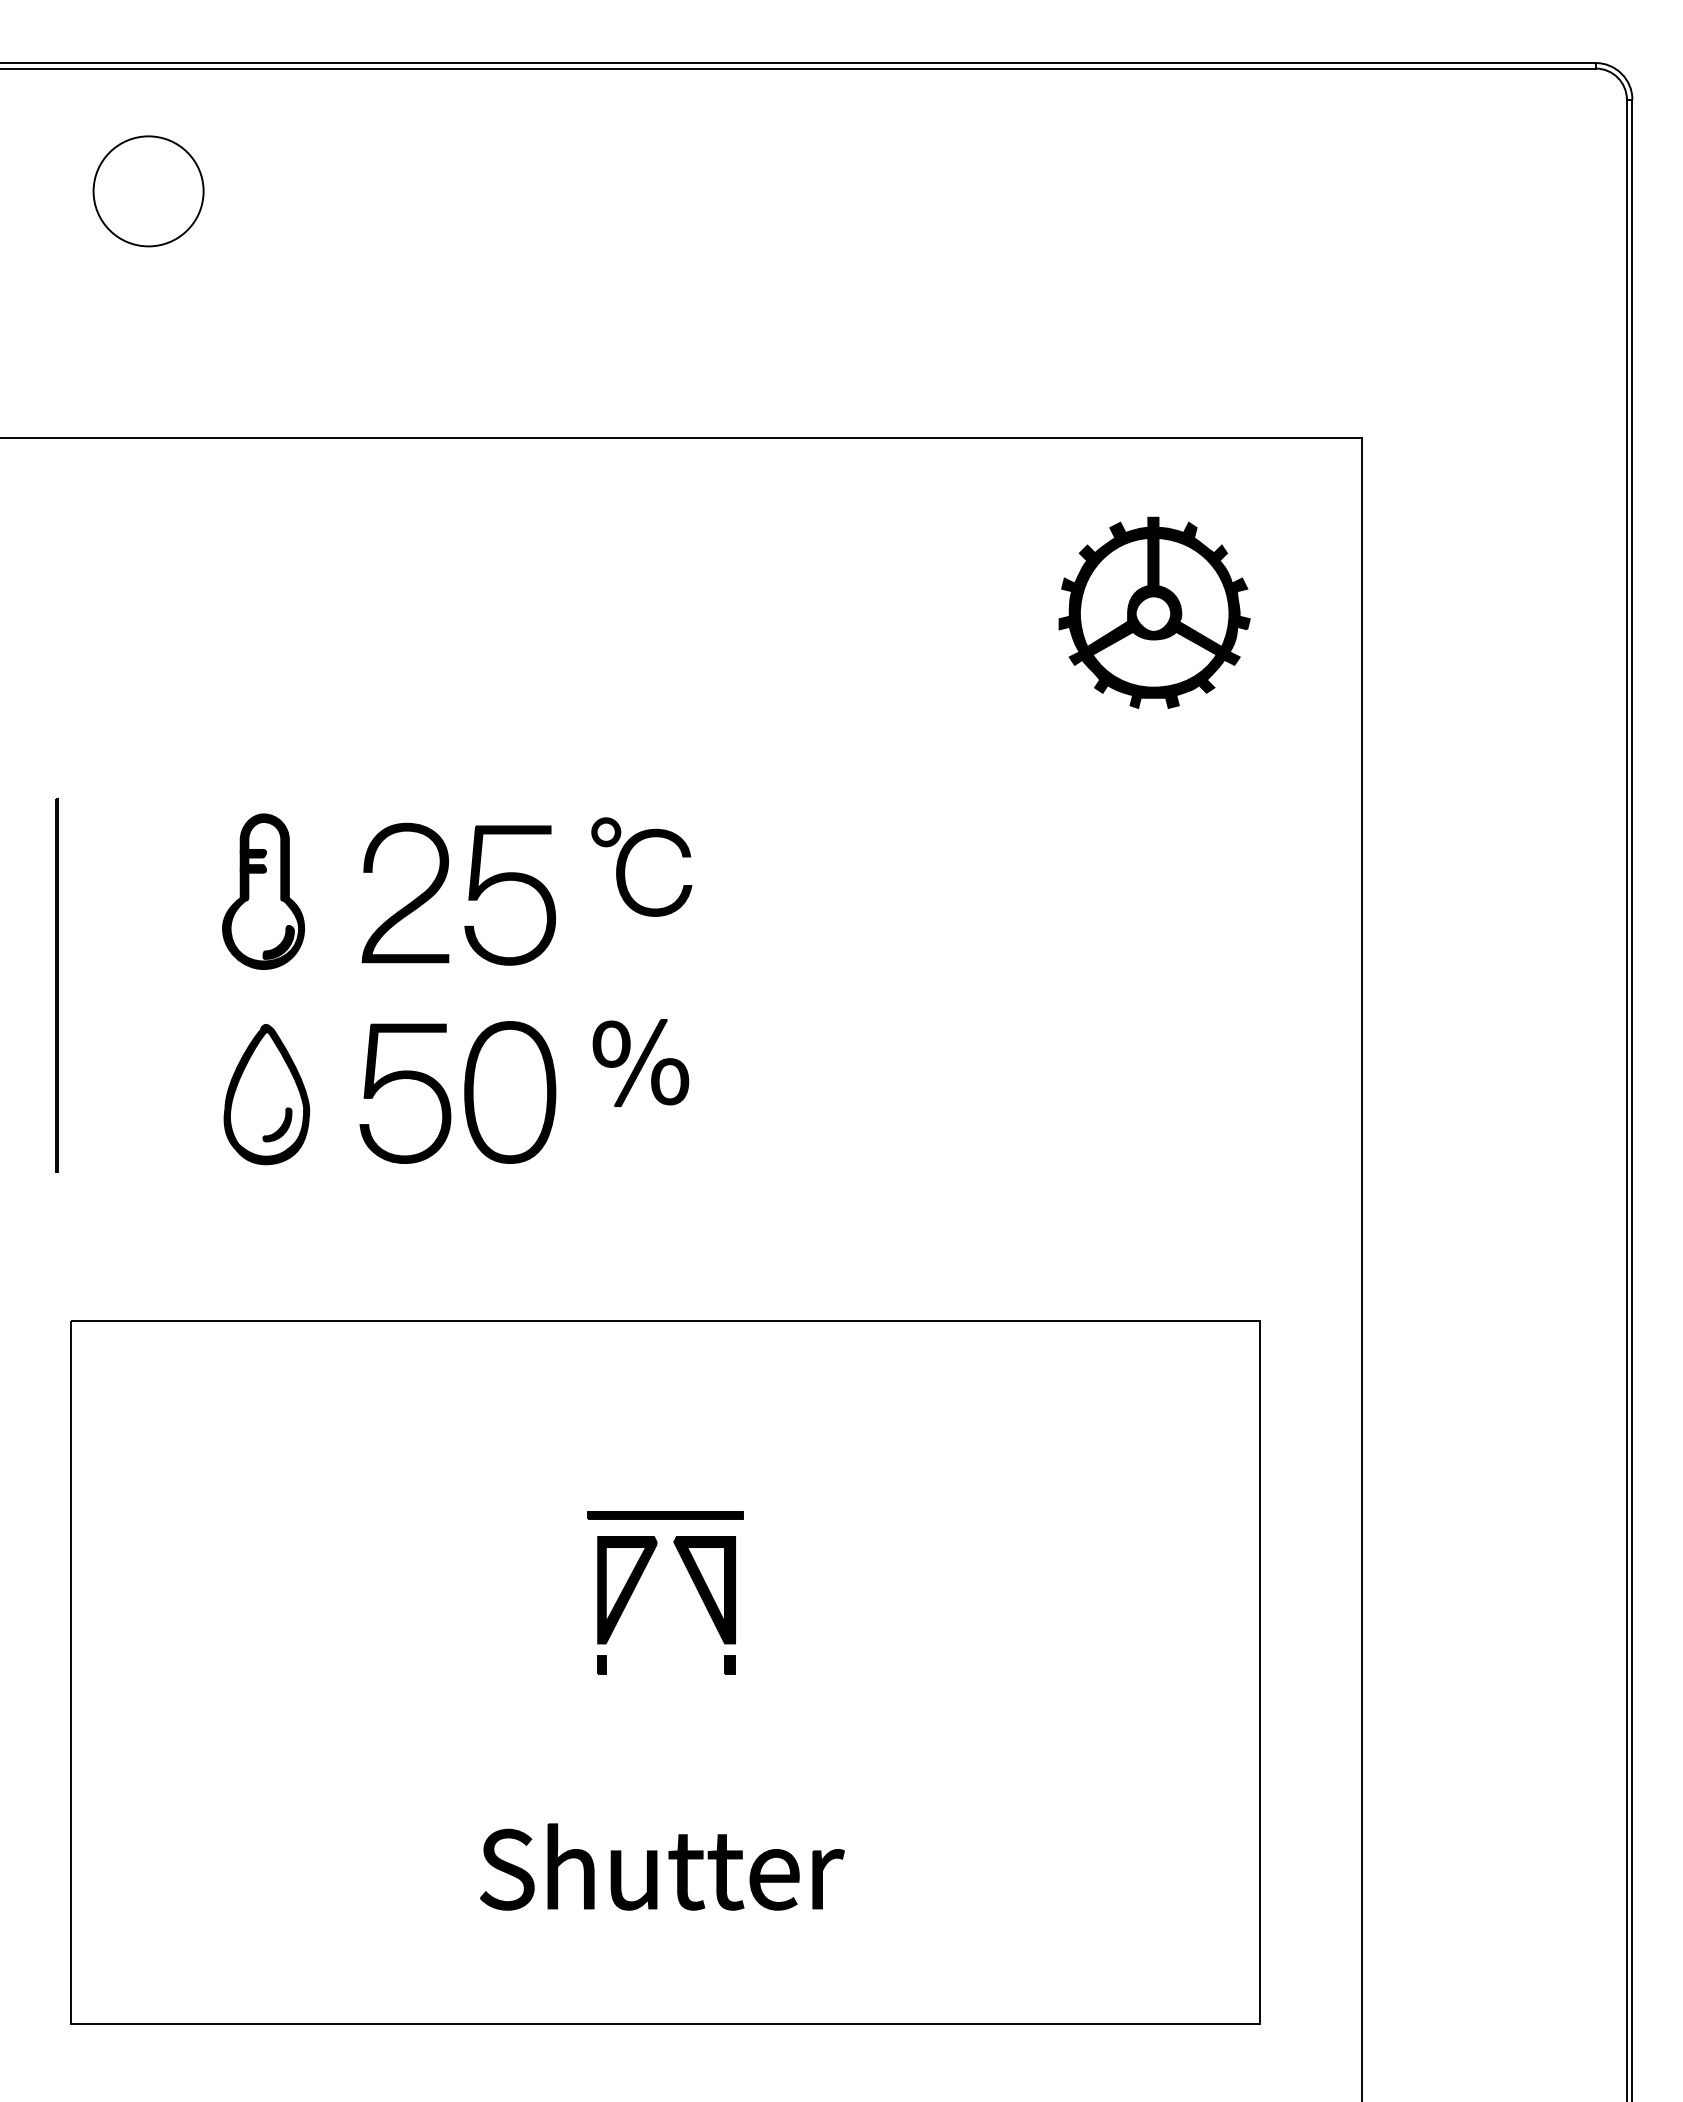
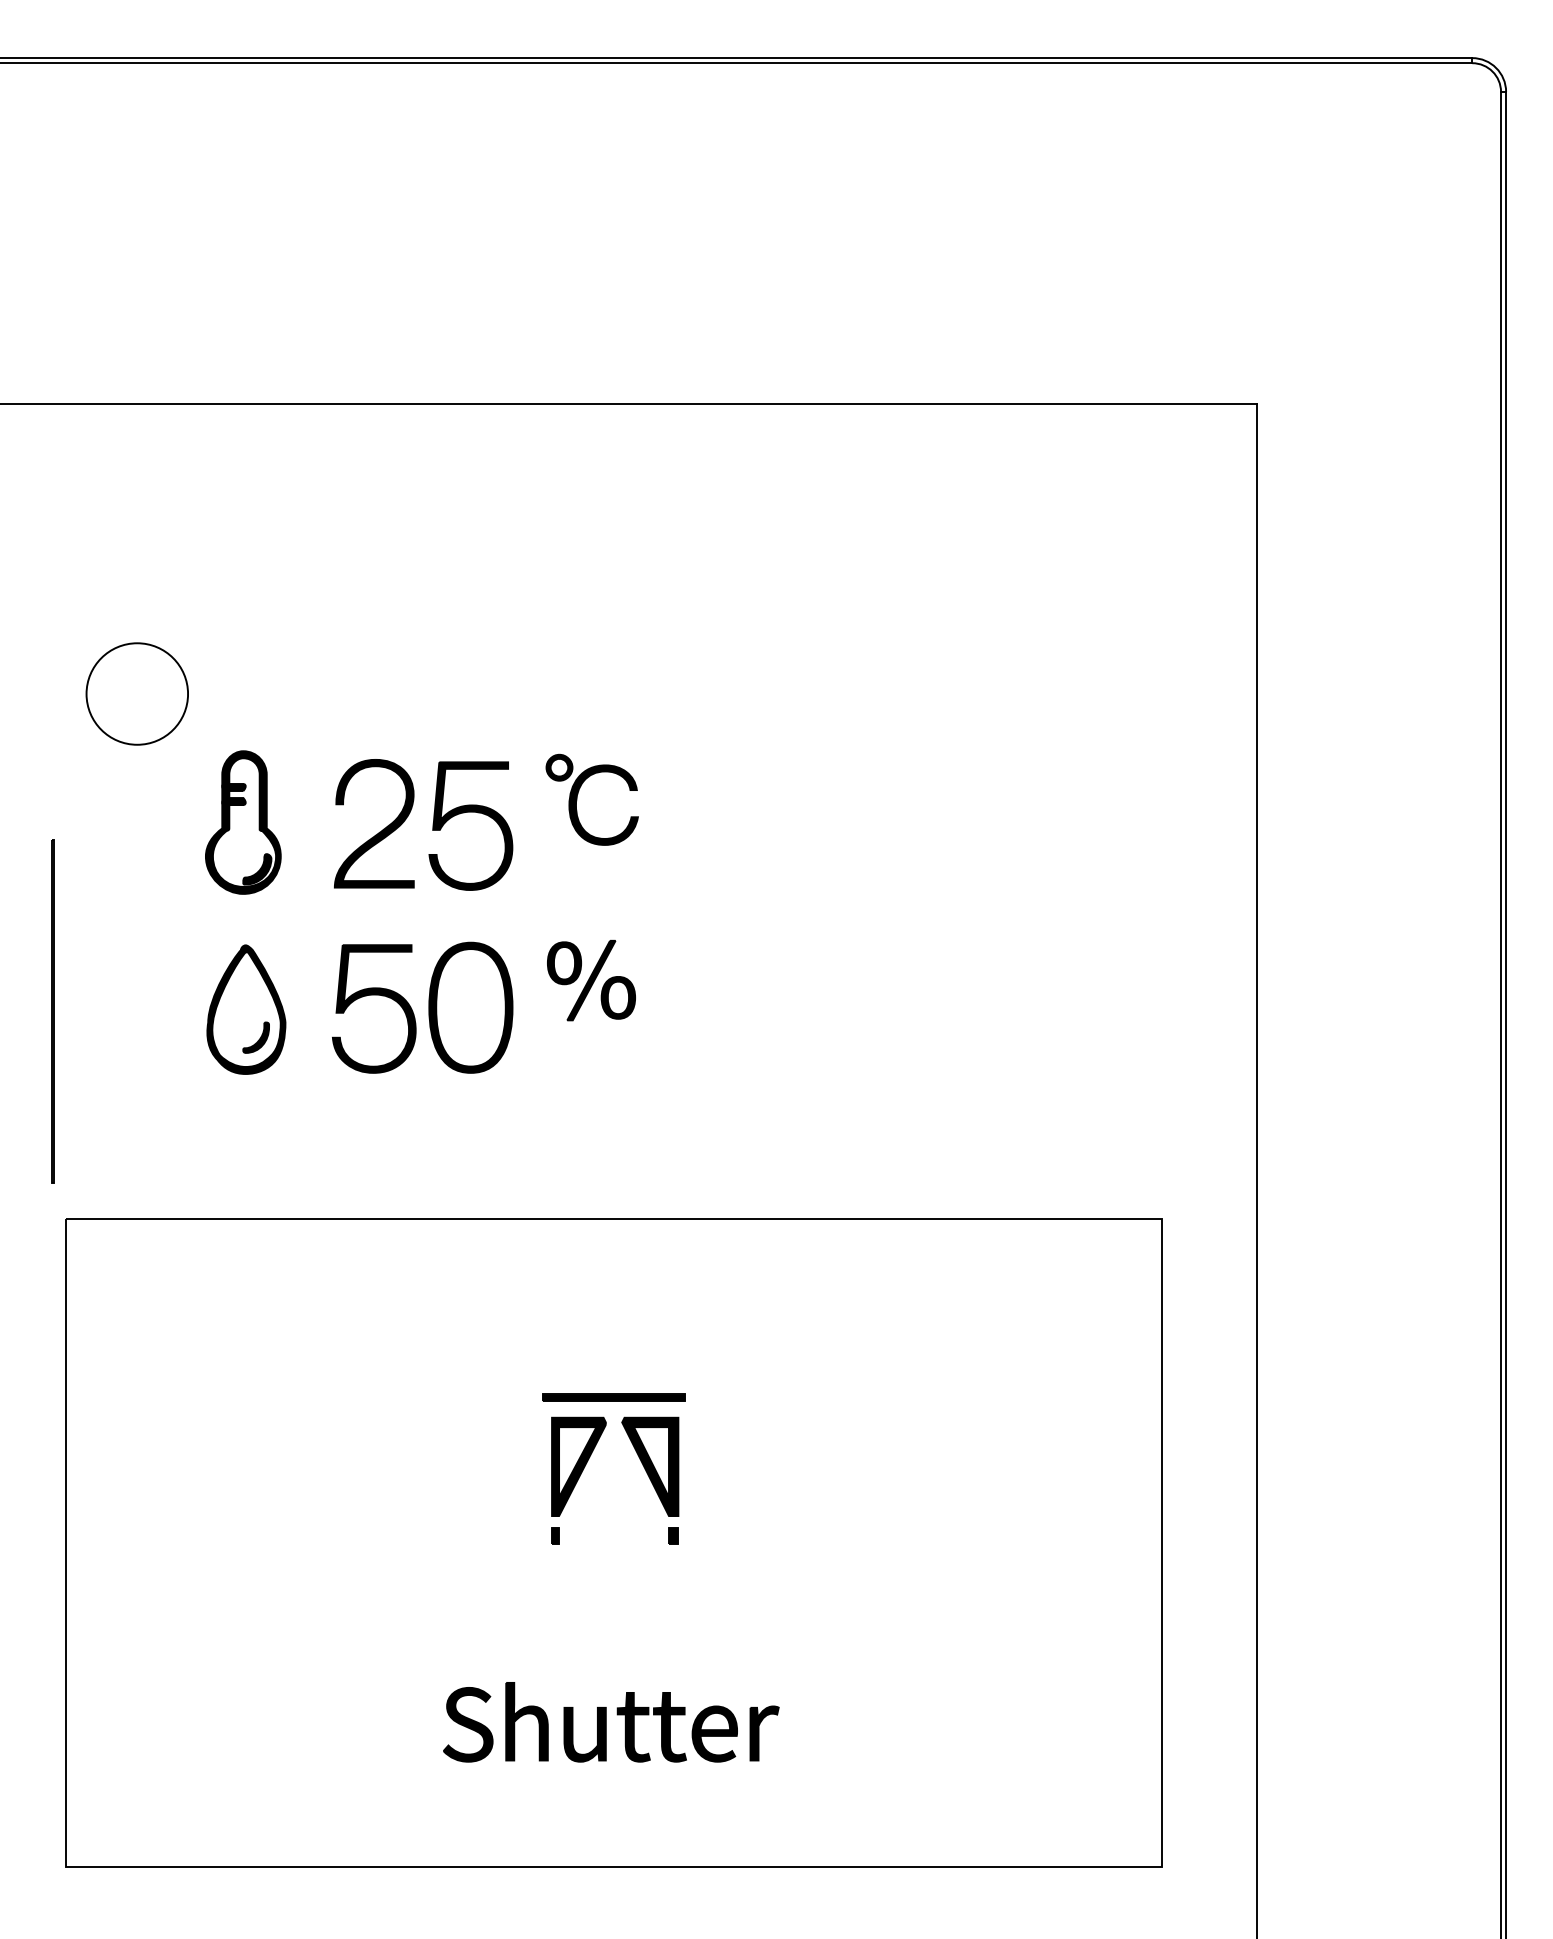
circle: (148, 191) -> (137, 694), moved
part: (1154, 612) -> (1065, 564), removed
line: (56, 985) -> (52, 1011), moved

